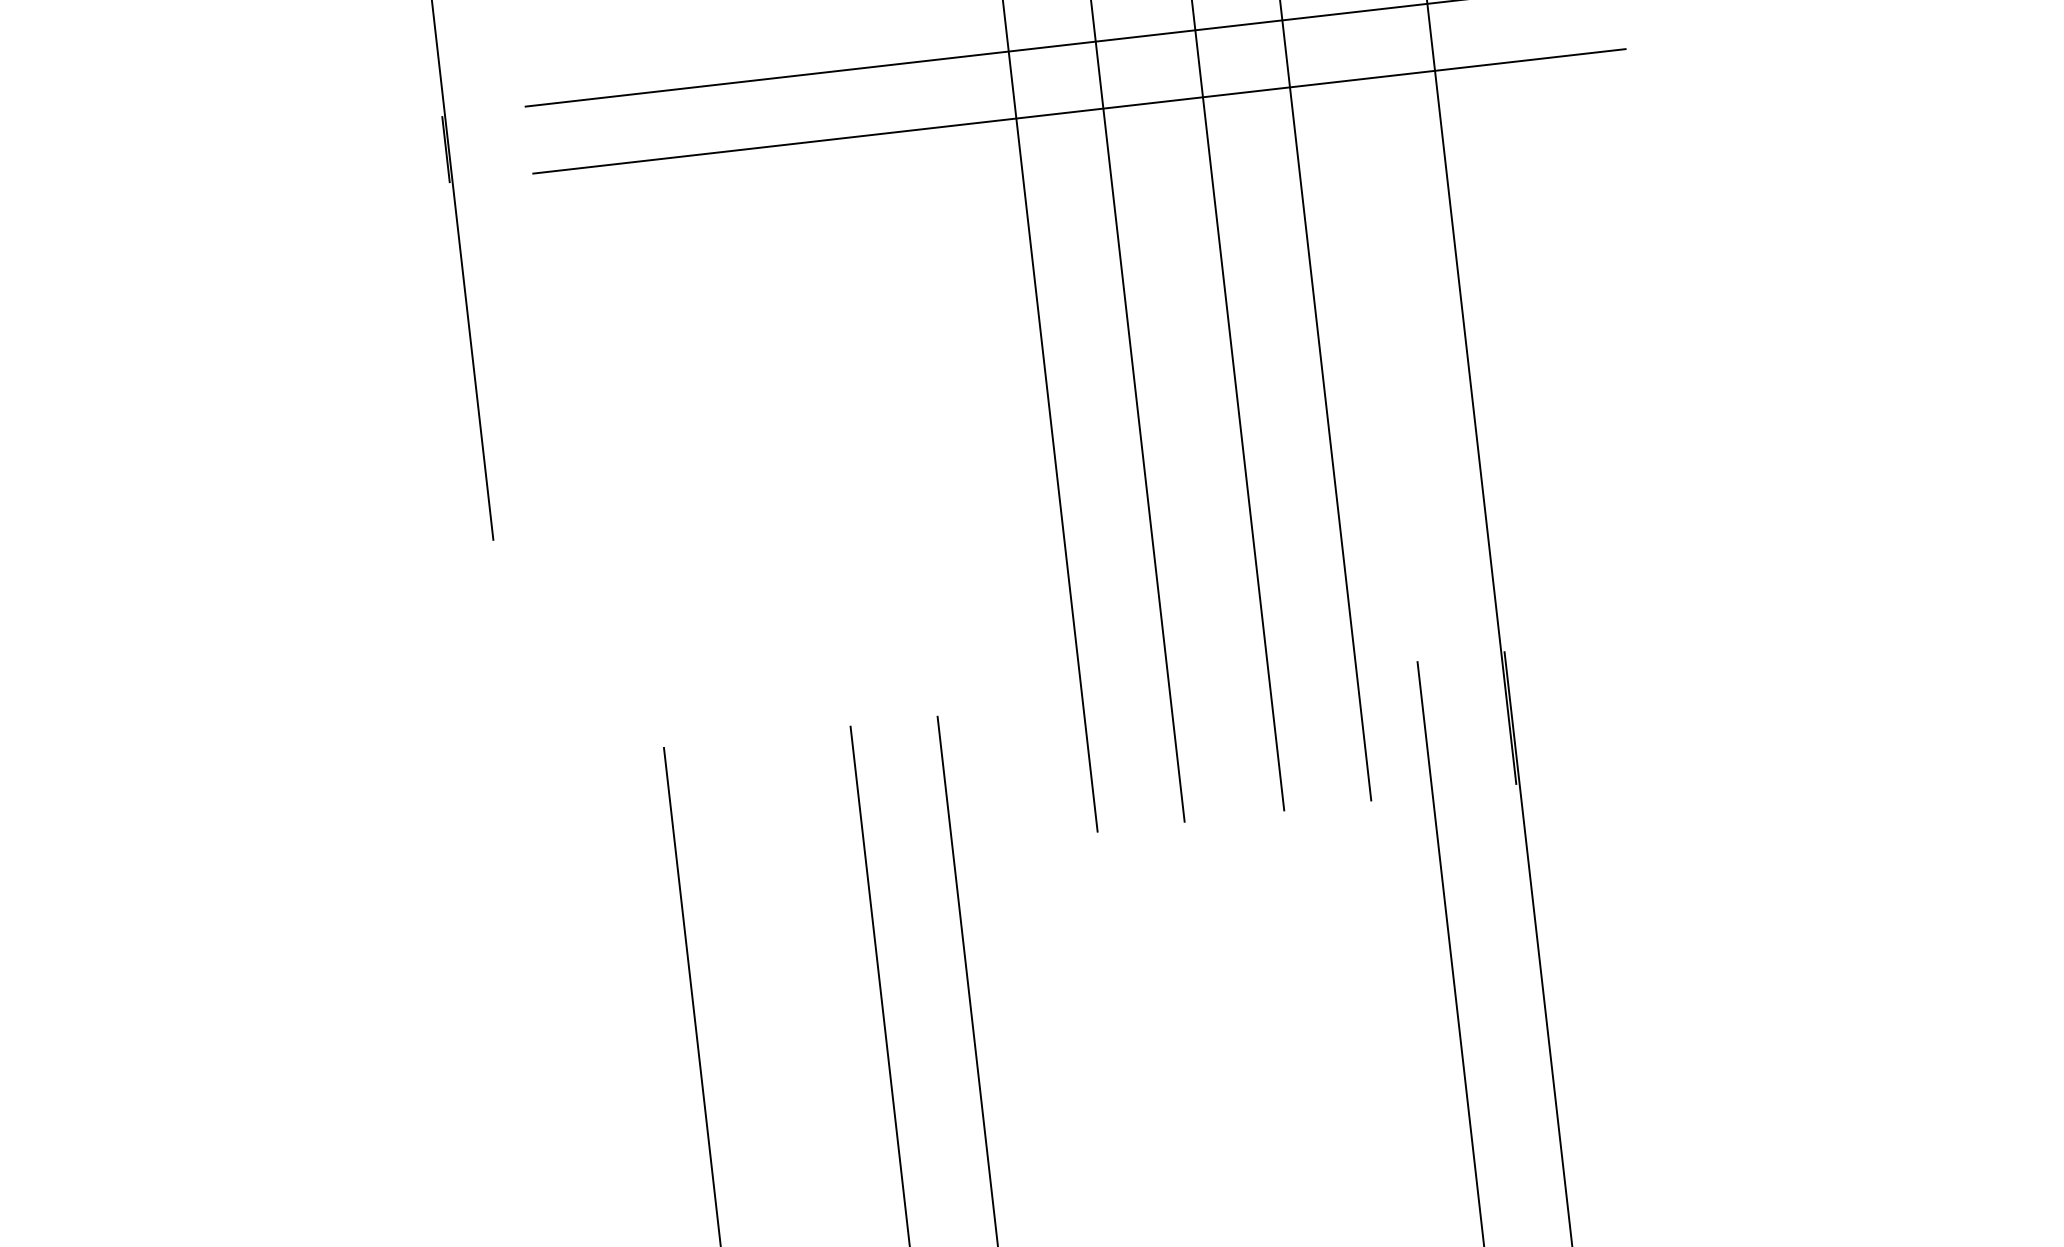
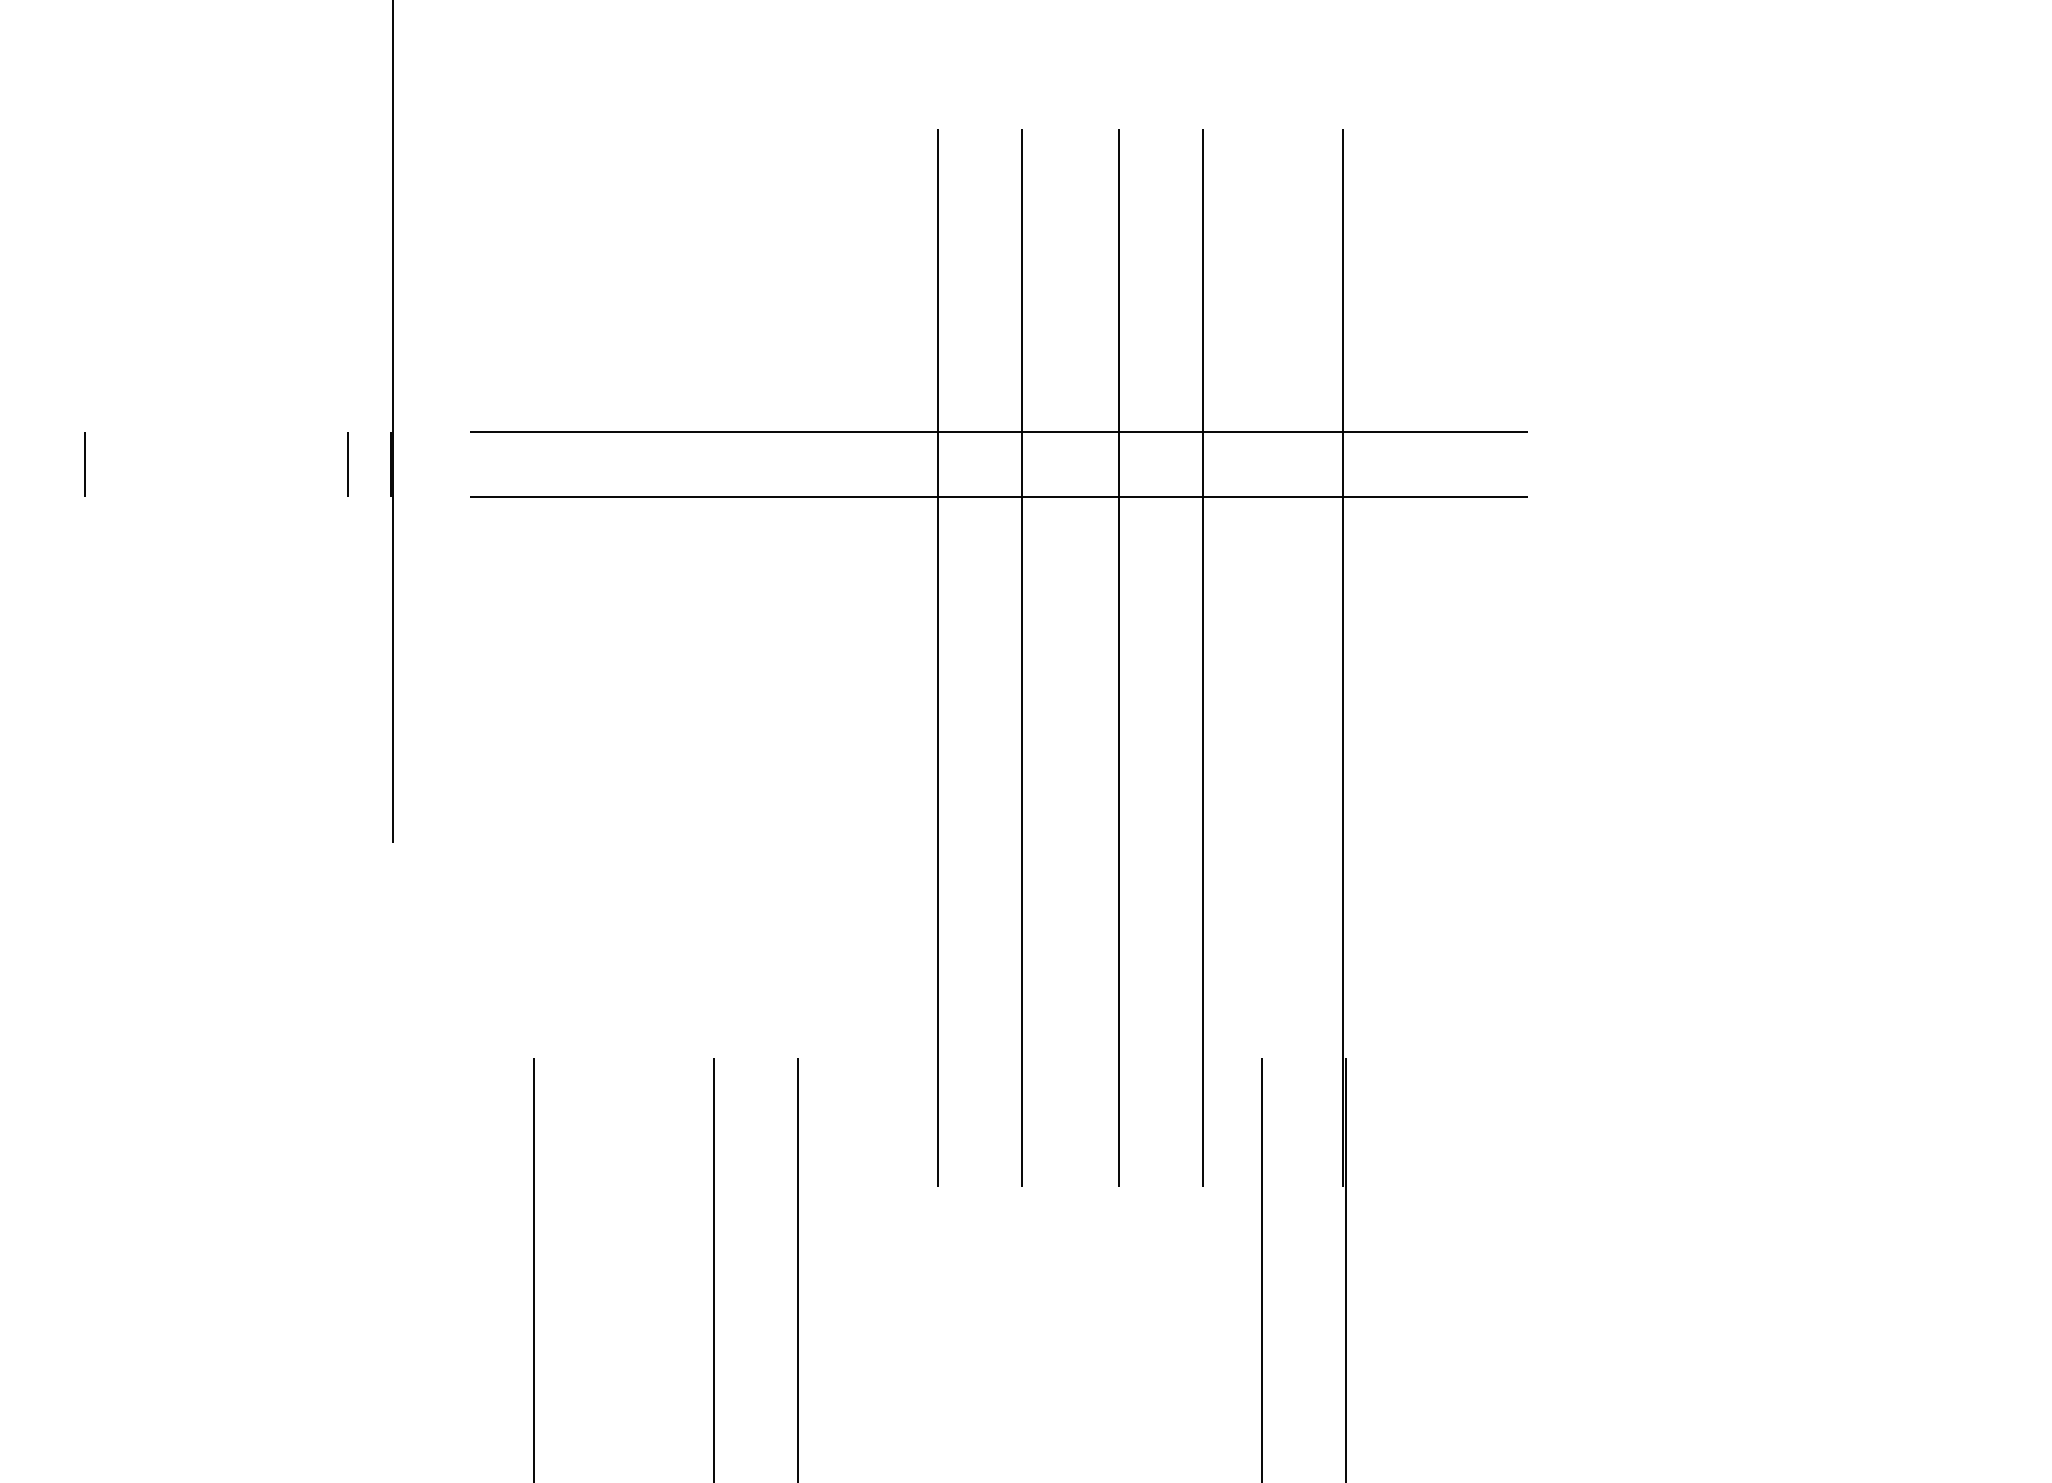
line: (401, 153) -> (347, 463), added
line: (129, 184) -> (84, 463), added

